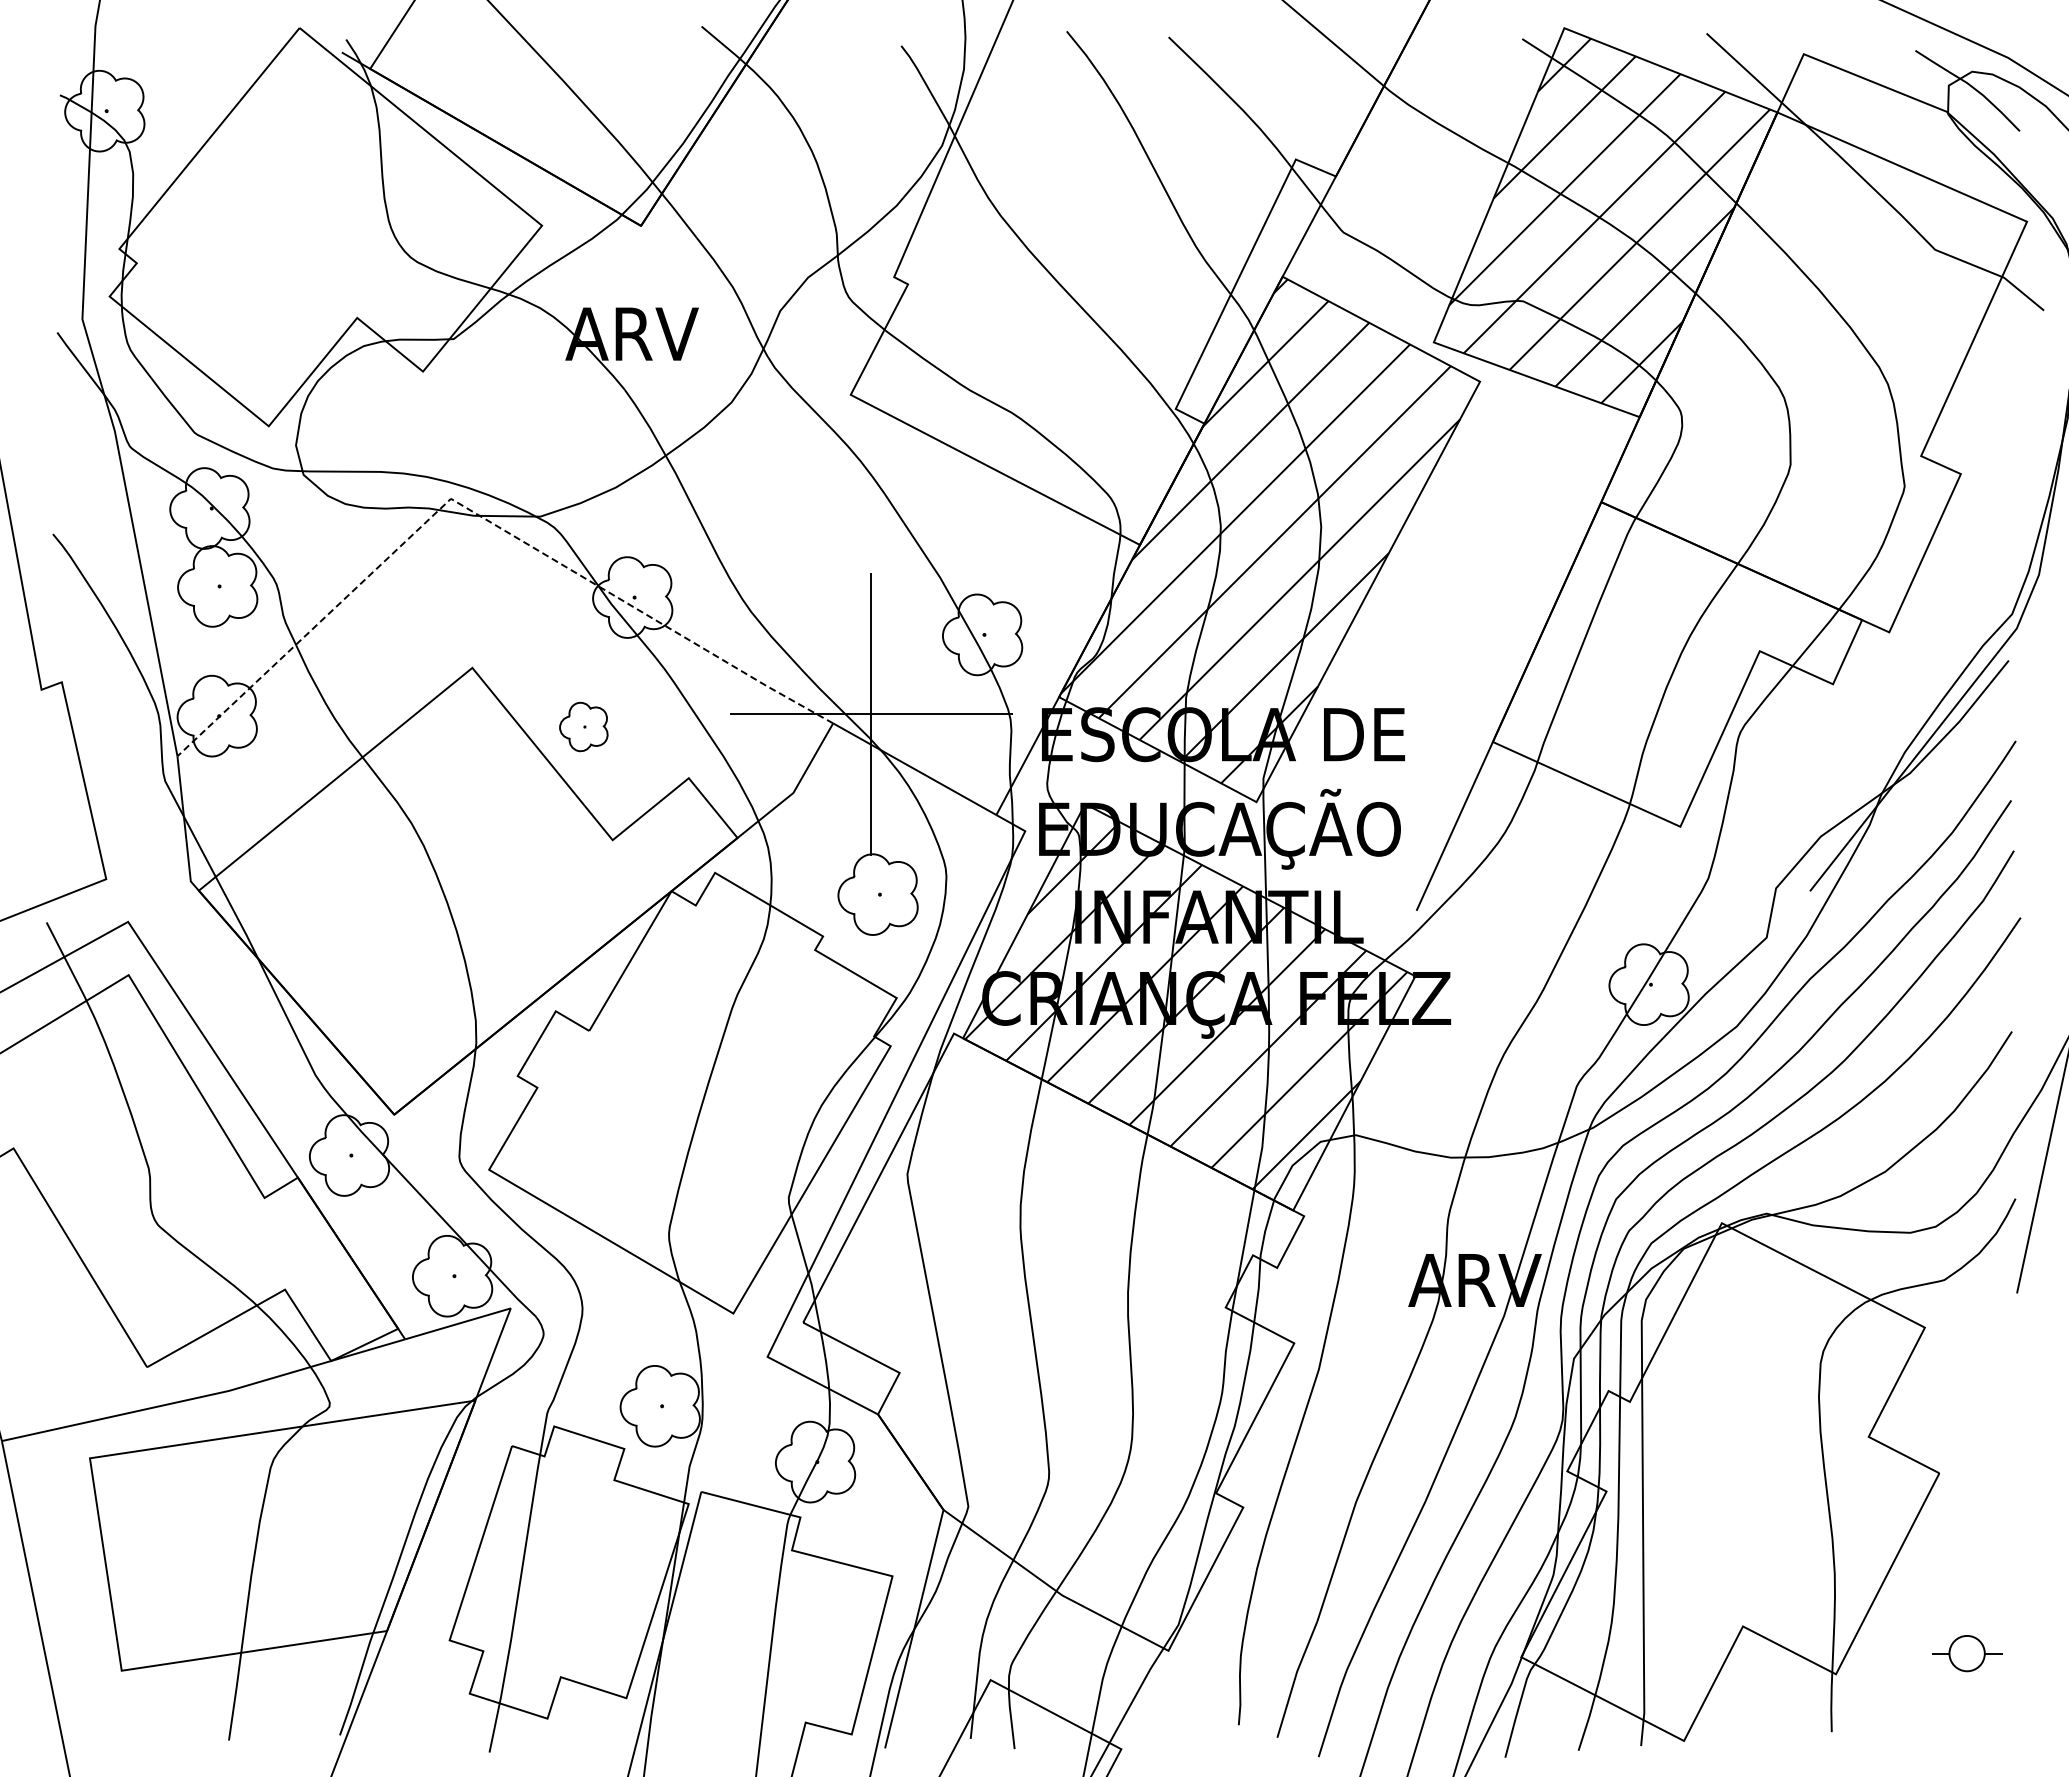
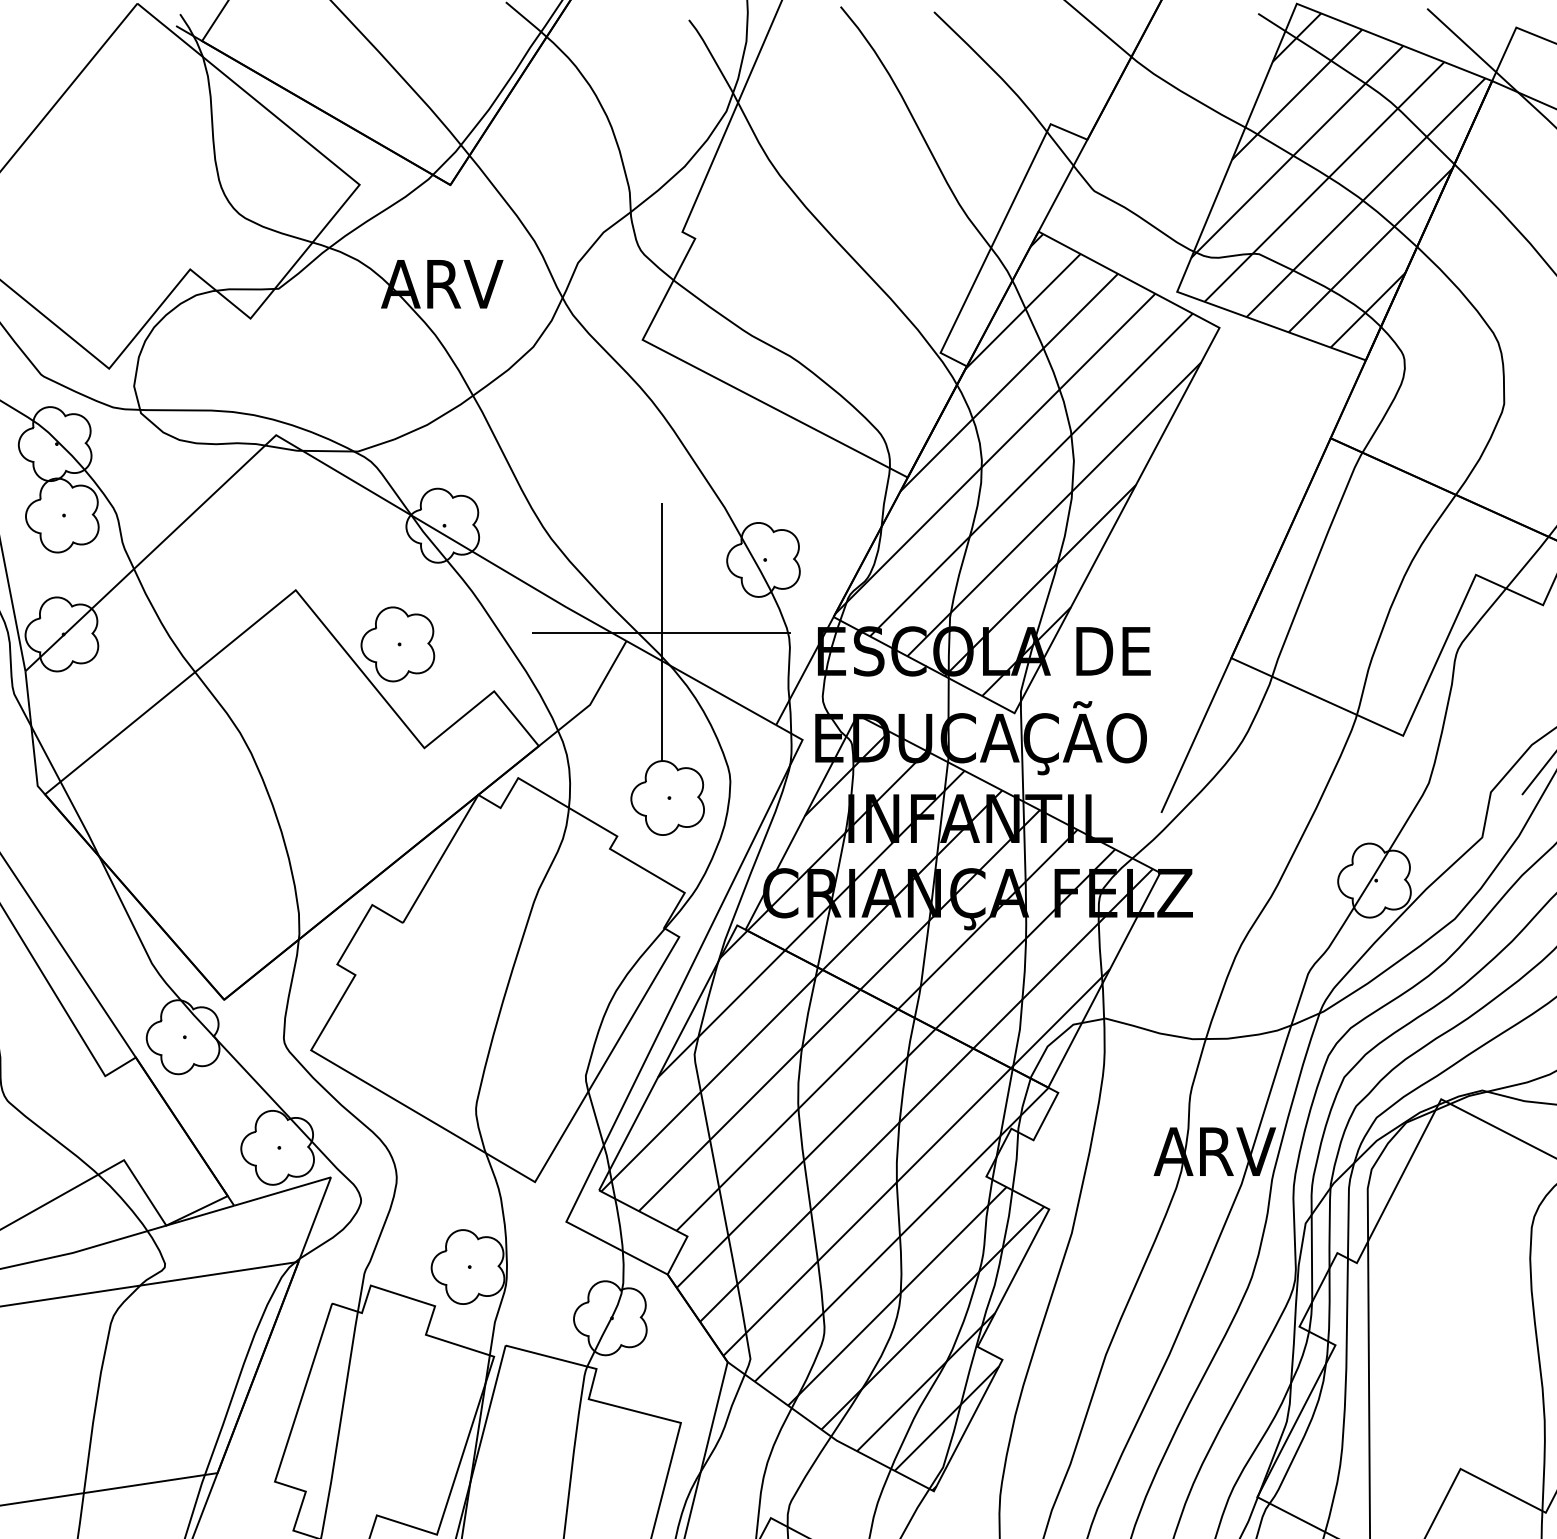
line: (480, 516) -> (303, 451), dashed -> solid
part: (583, 726) -> (397, 643), size x1.67
hatch: (1049, 1344) -> (824, 1210), added

